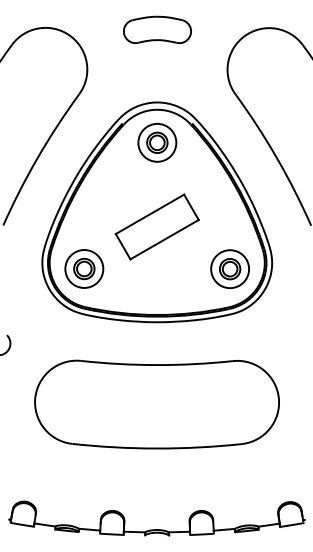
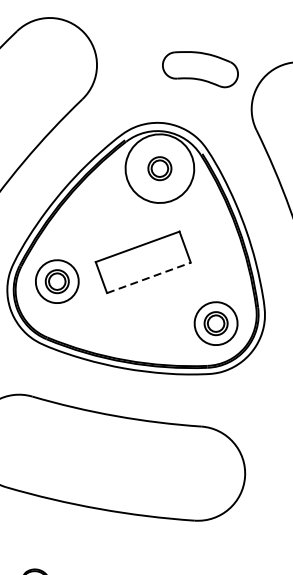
part: (157, 29) -> (200, 67), moved
circle: (157, 142) -> (160, 168), size x1.6
line: (165, 239) -> (149, 277), solid -> dashed
part: (84, 268) -> (57, 281), moved

